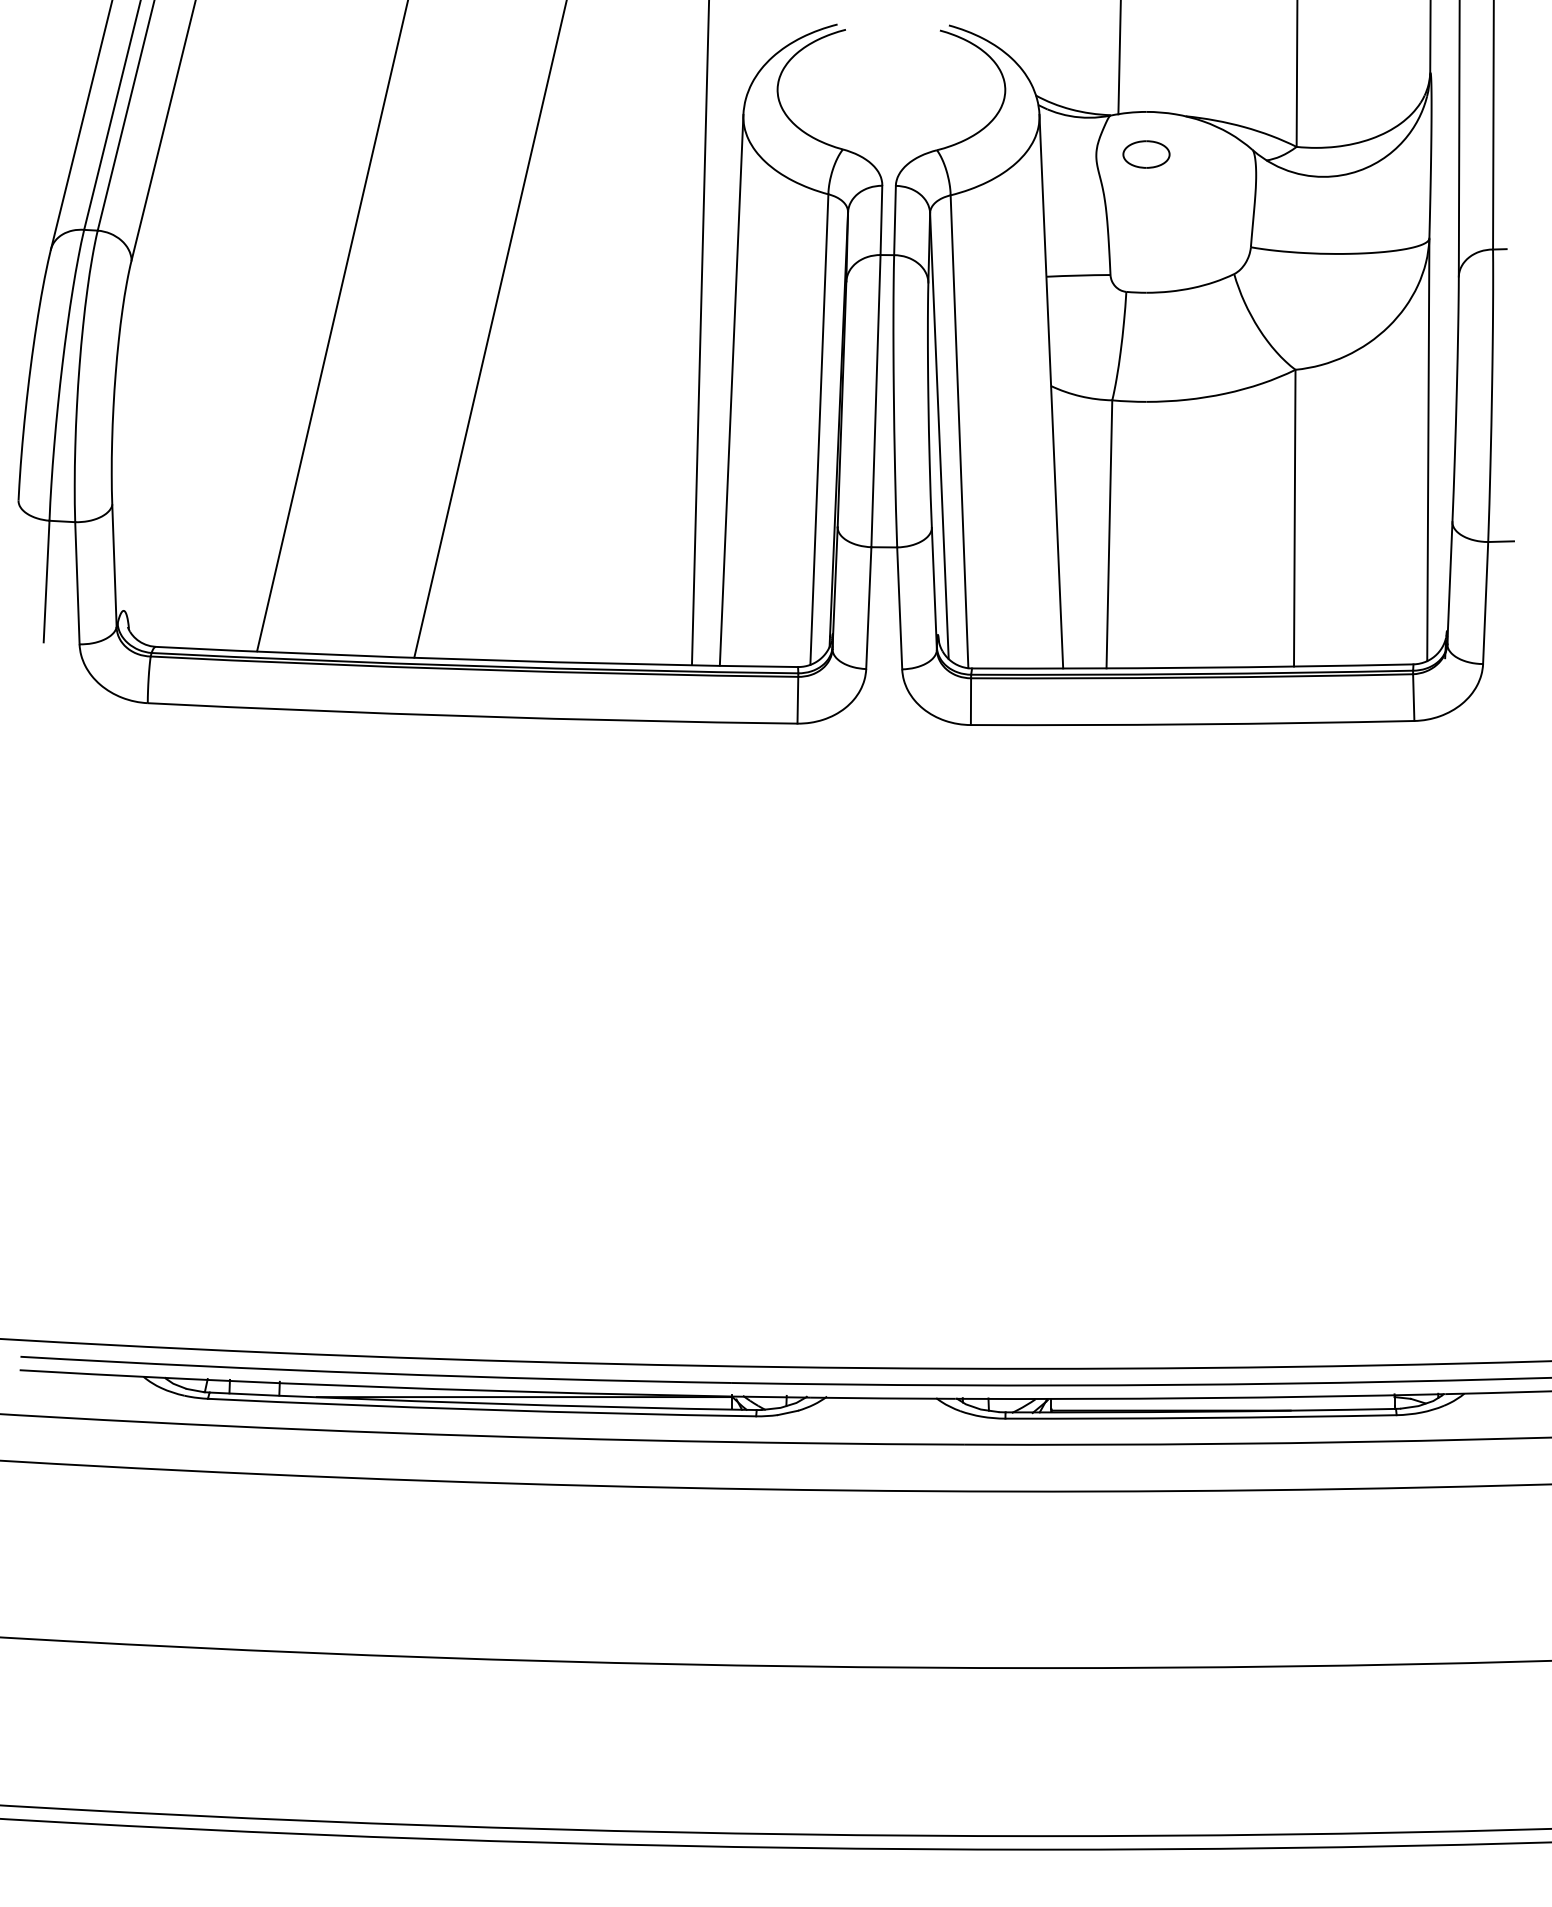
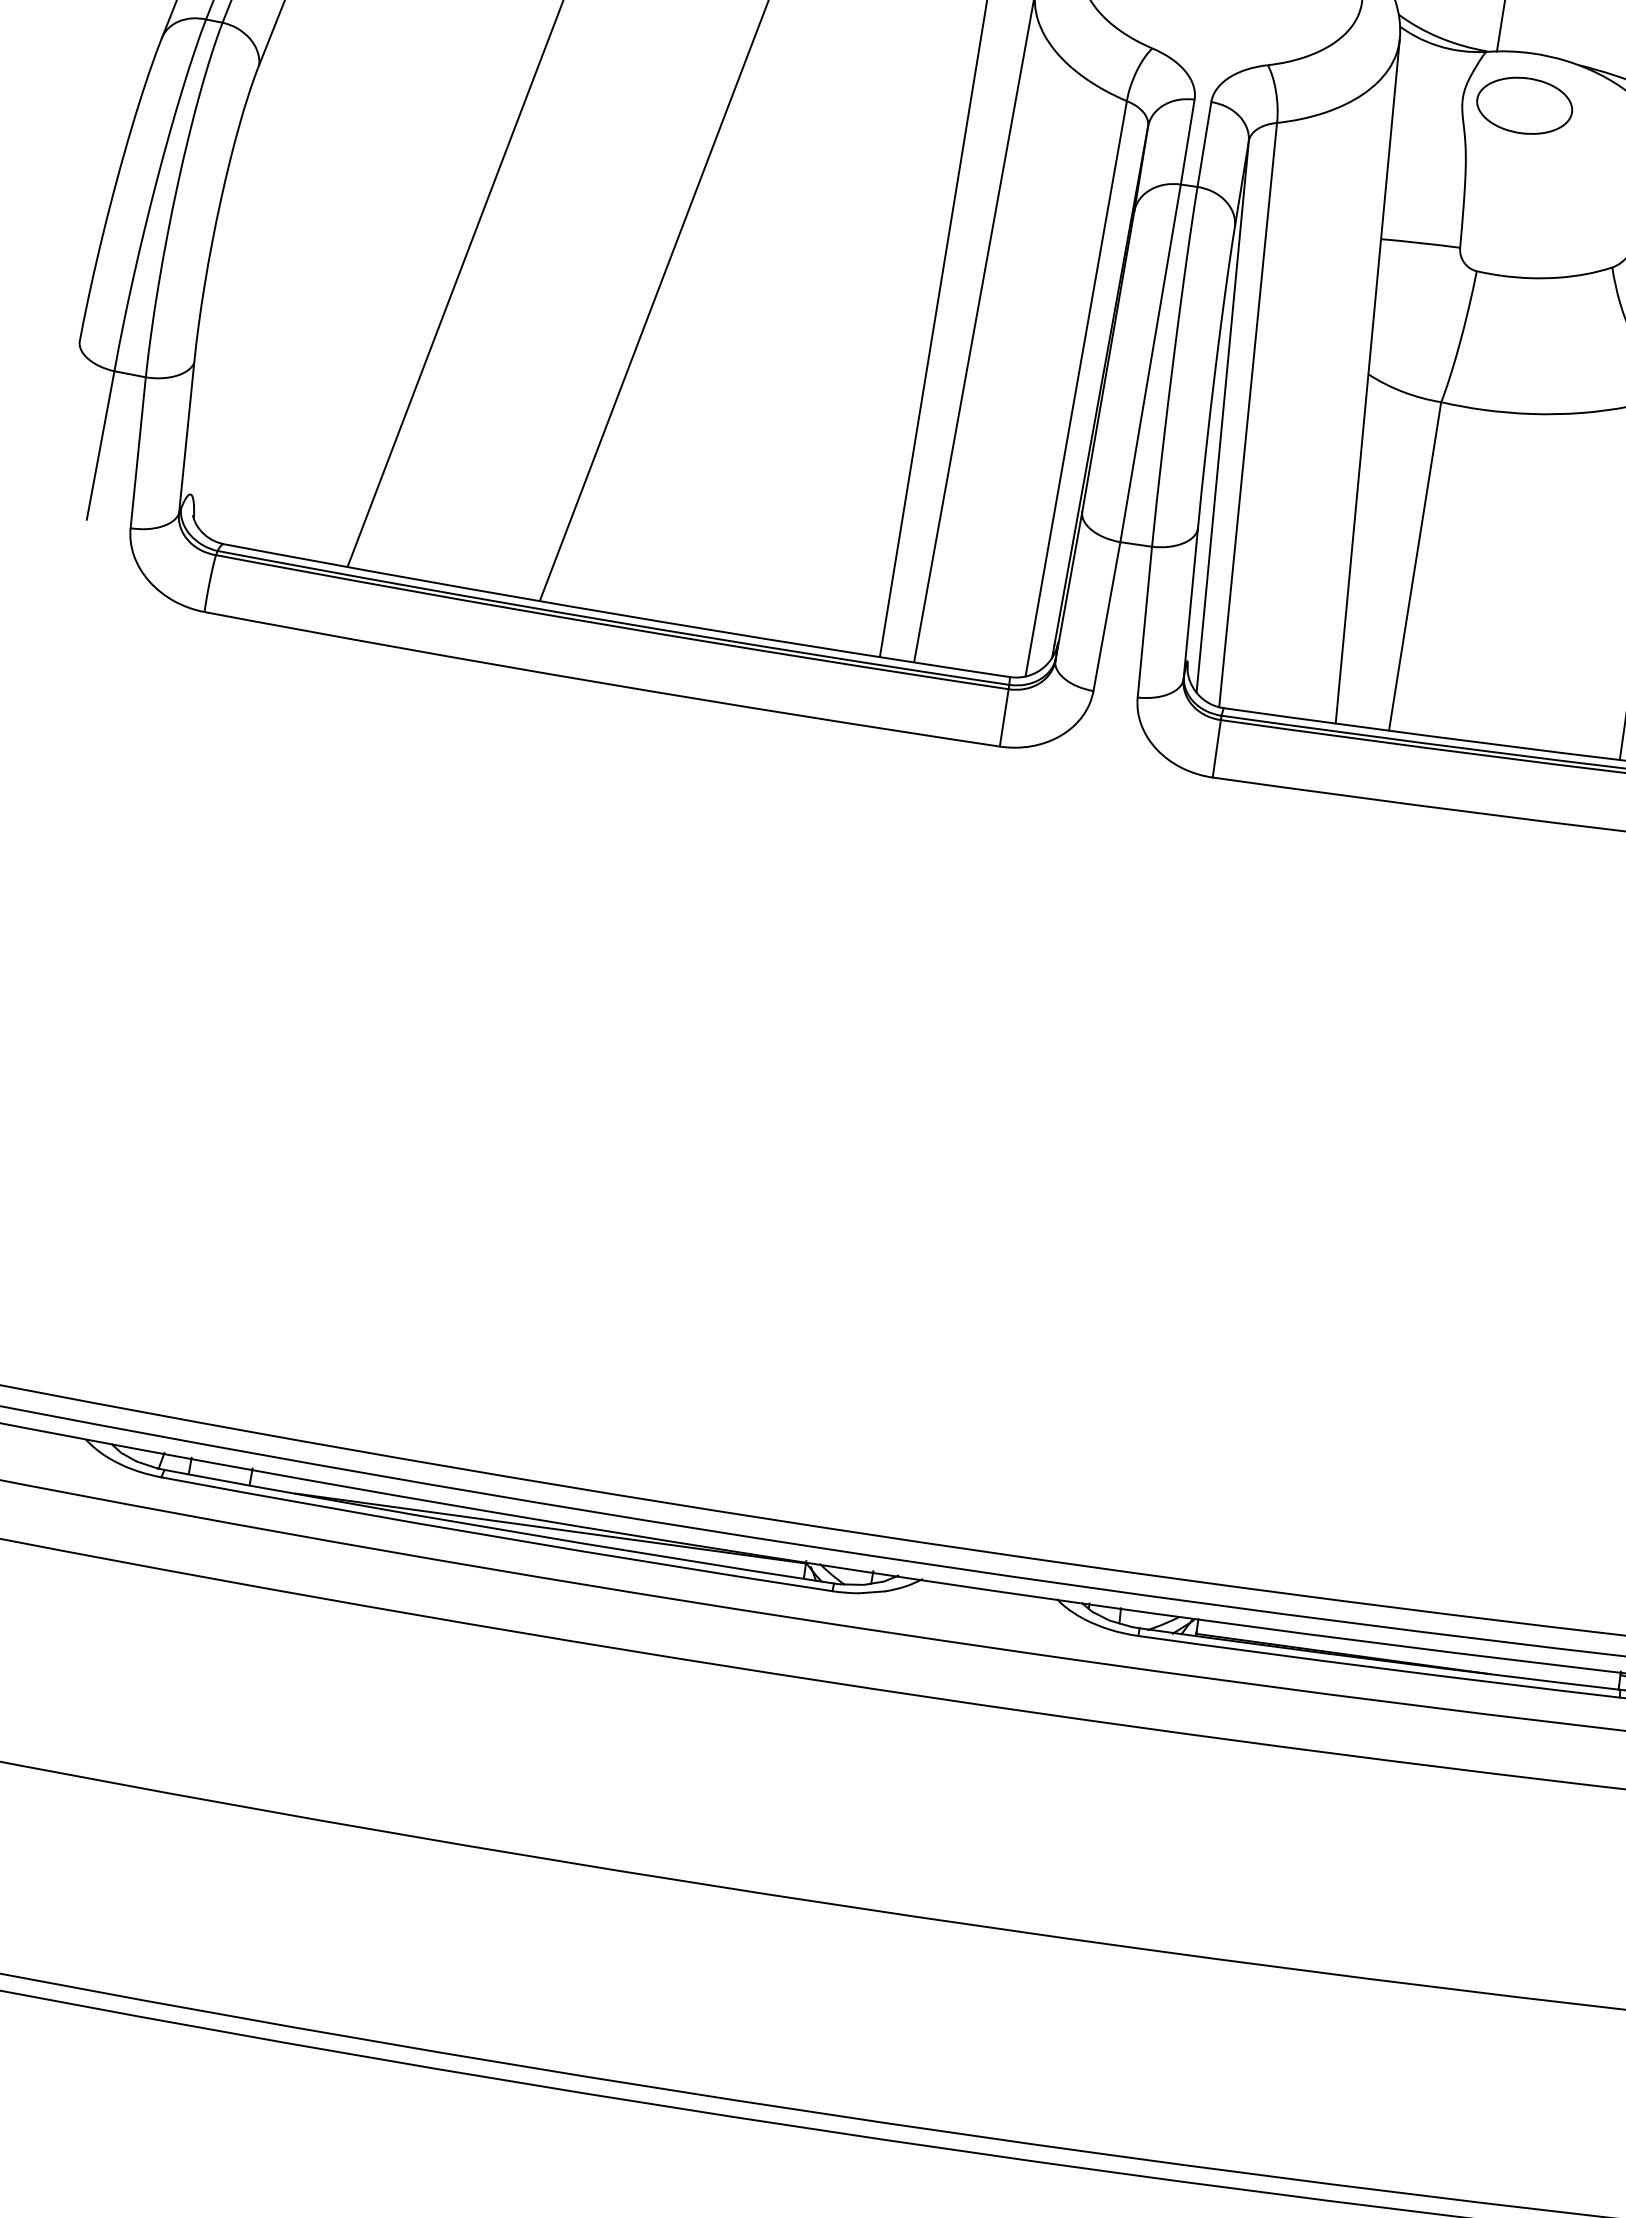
part: (1146, 154) -> (1524, 105), size x1.67

